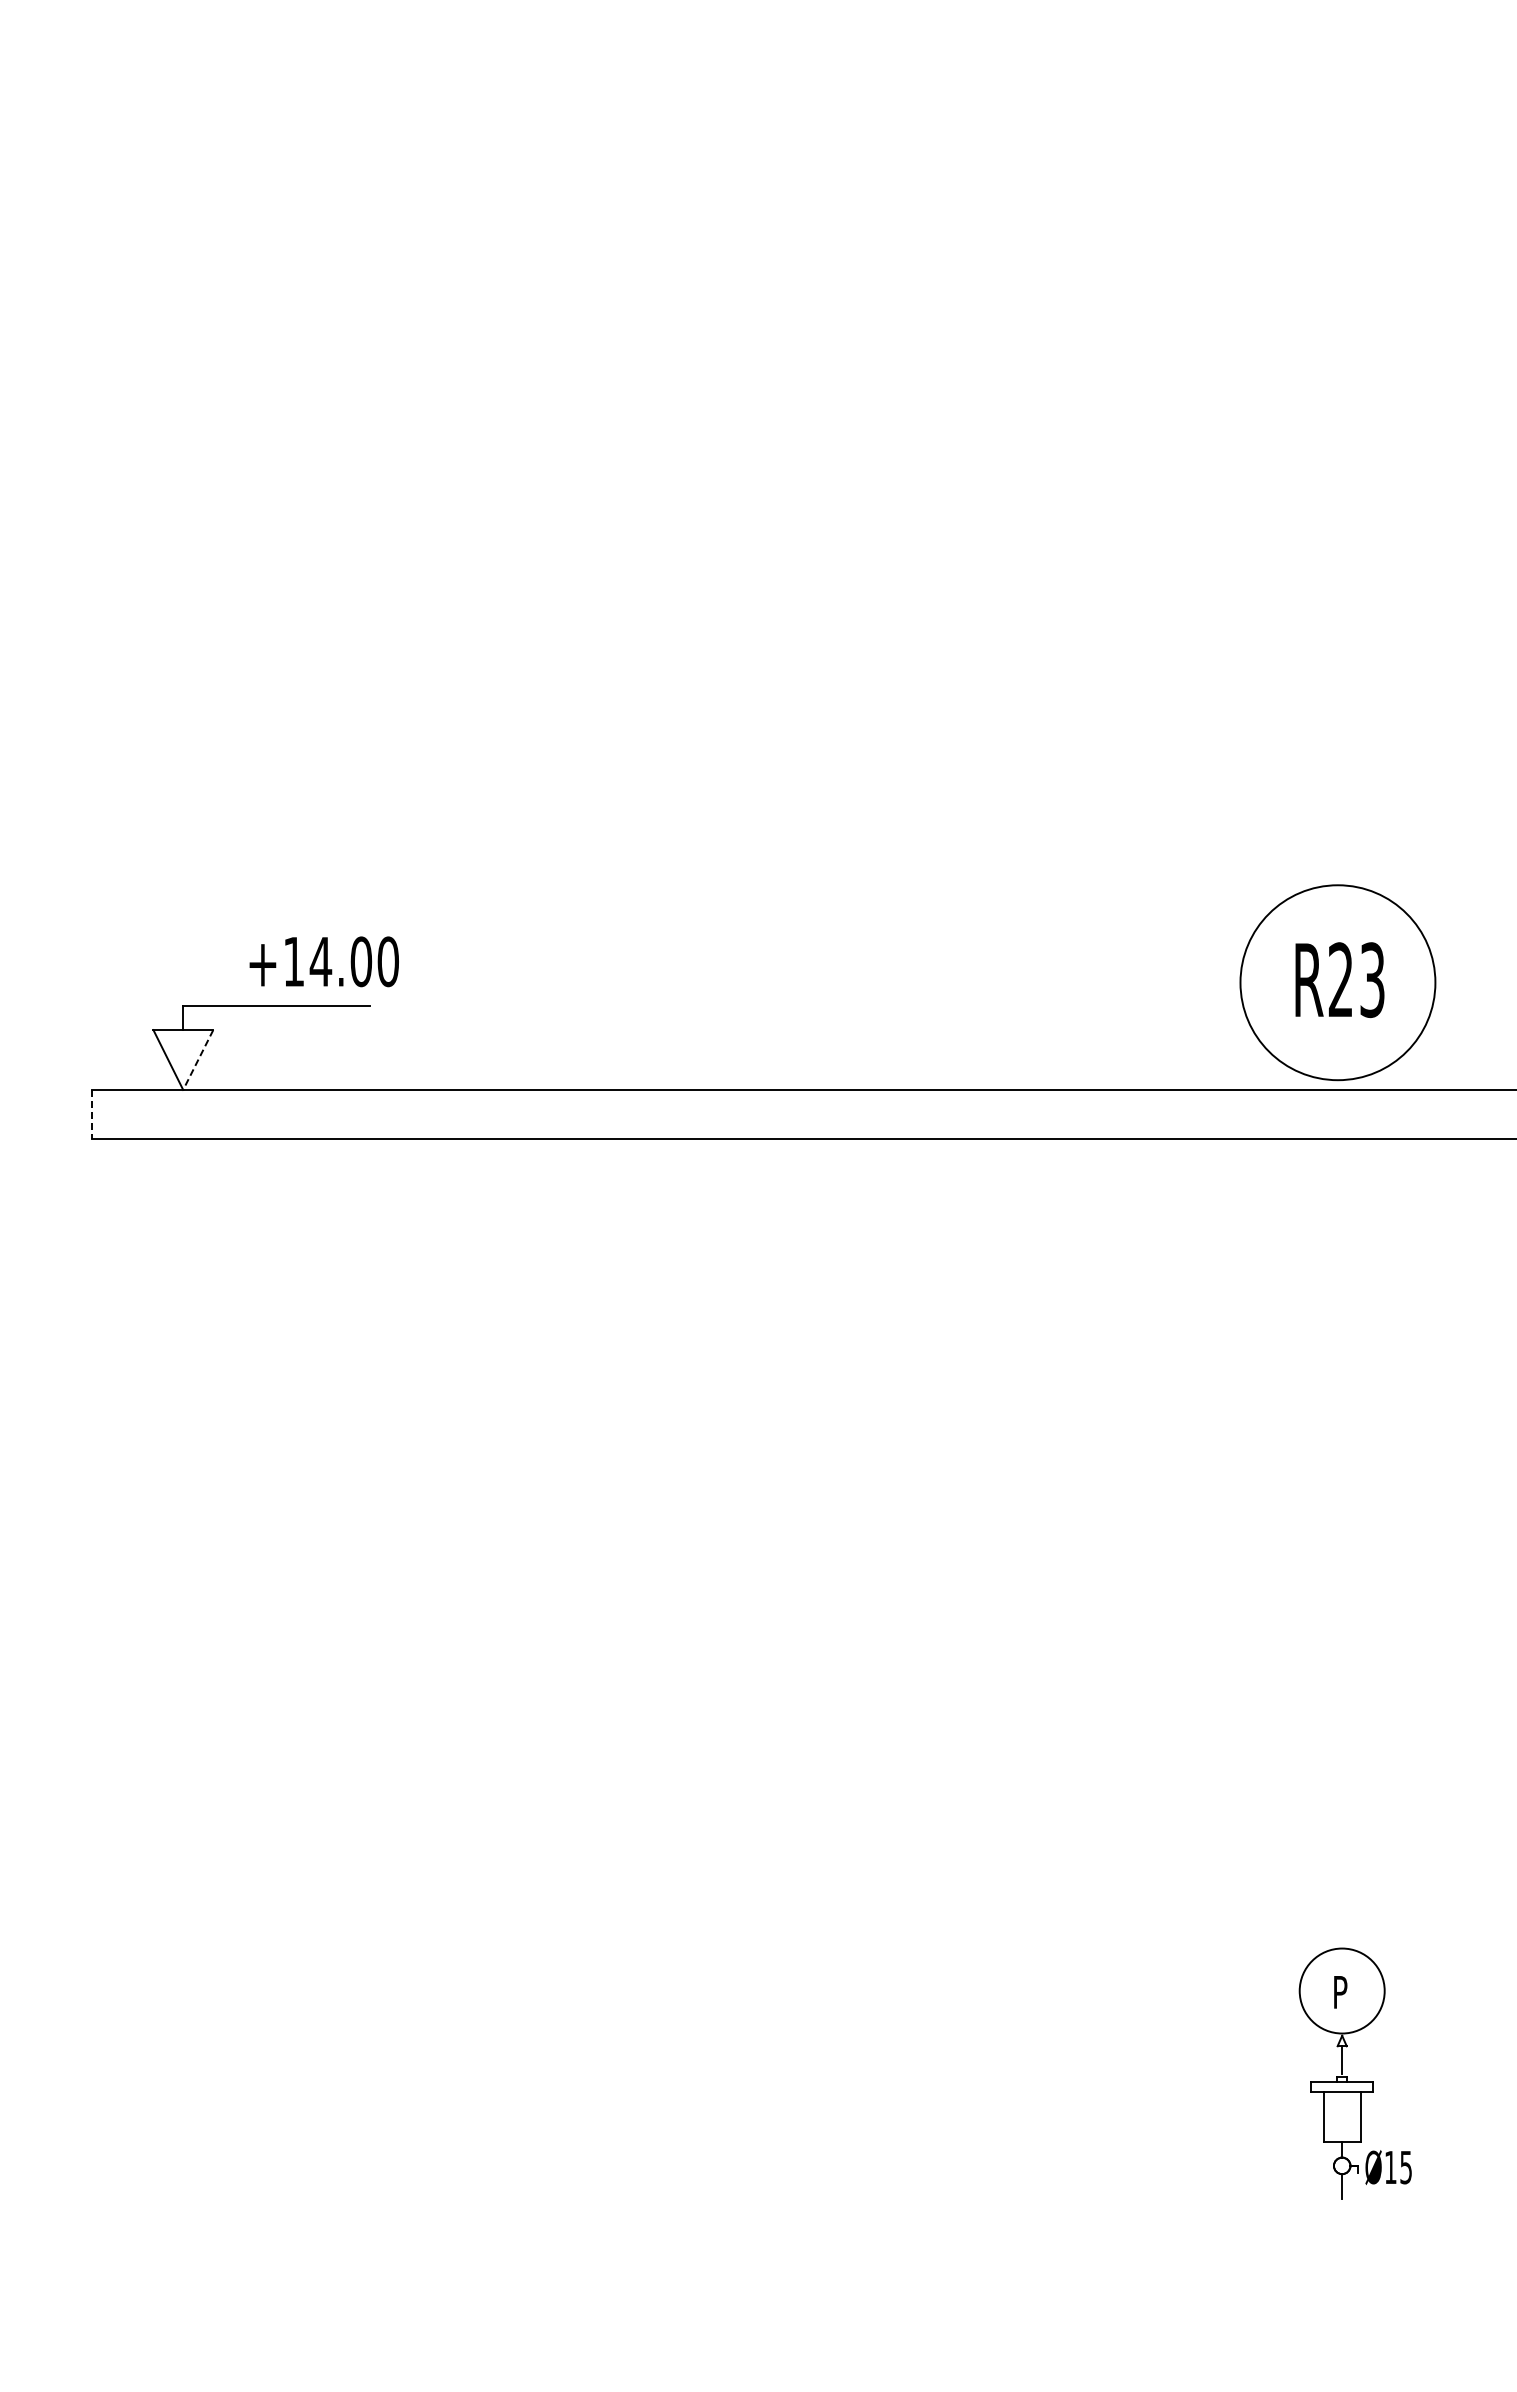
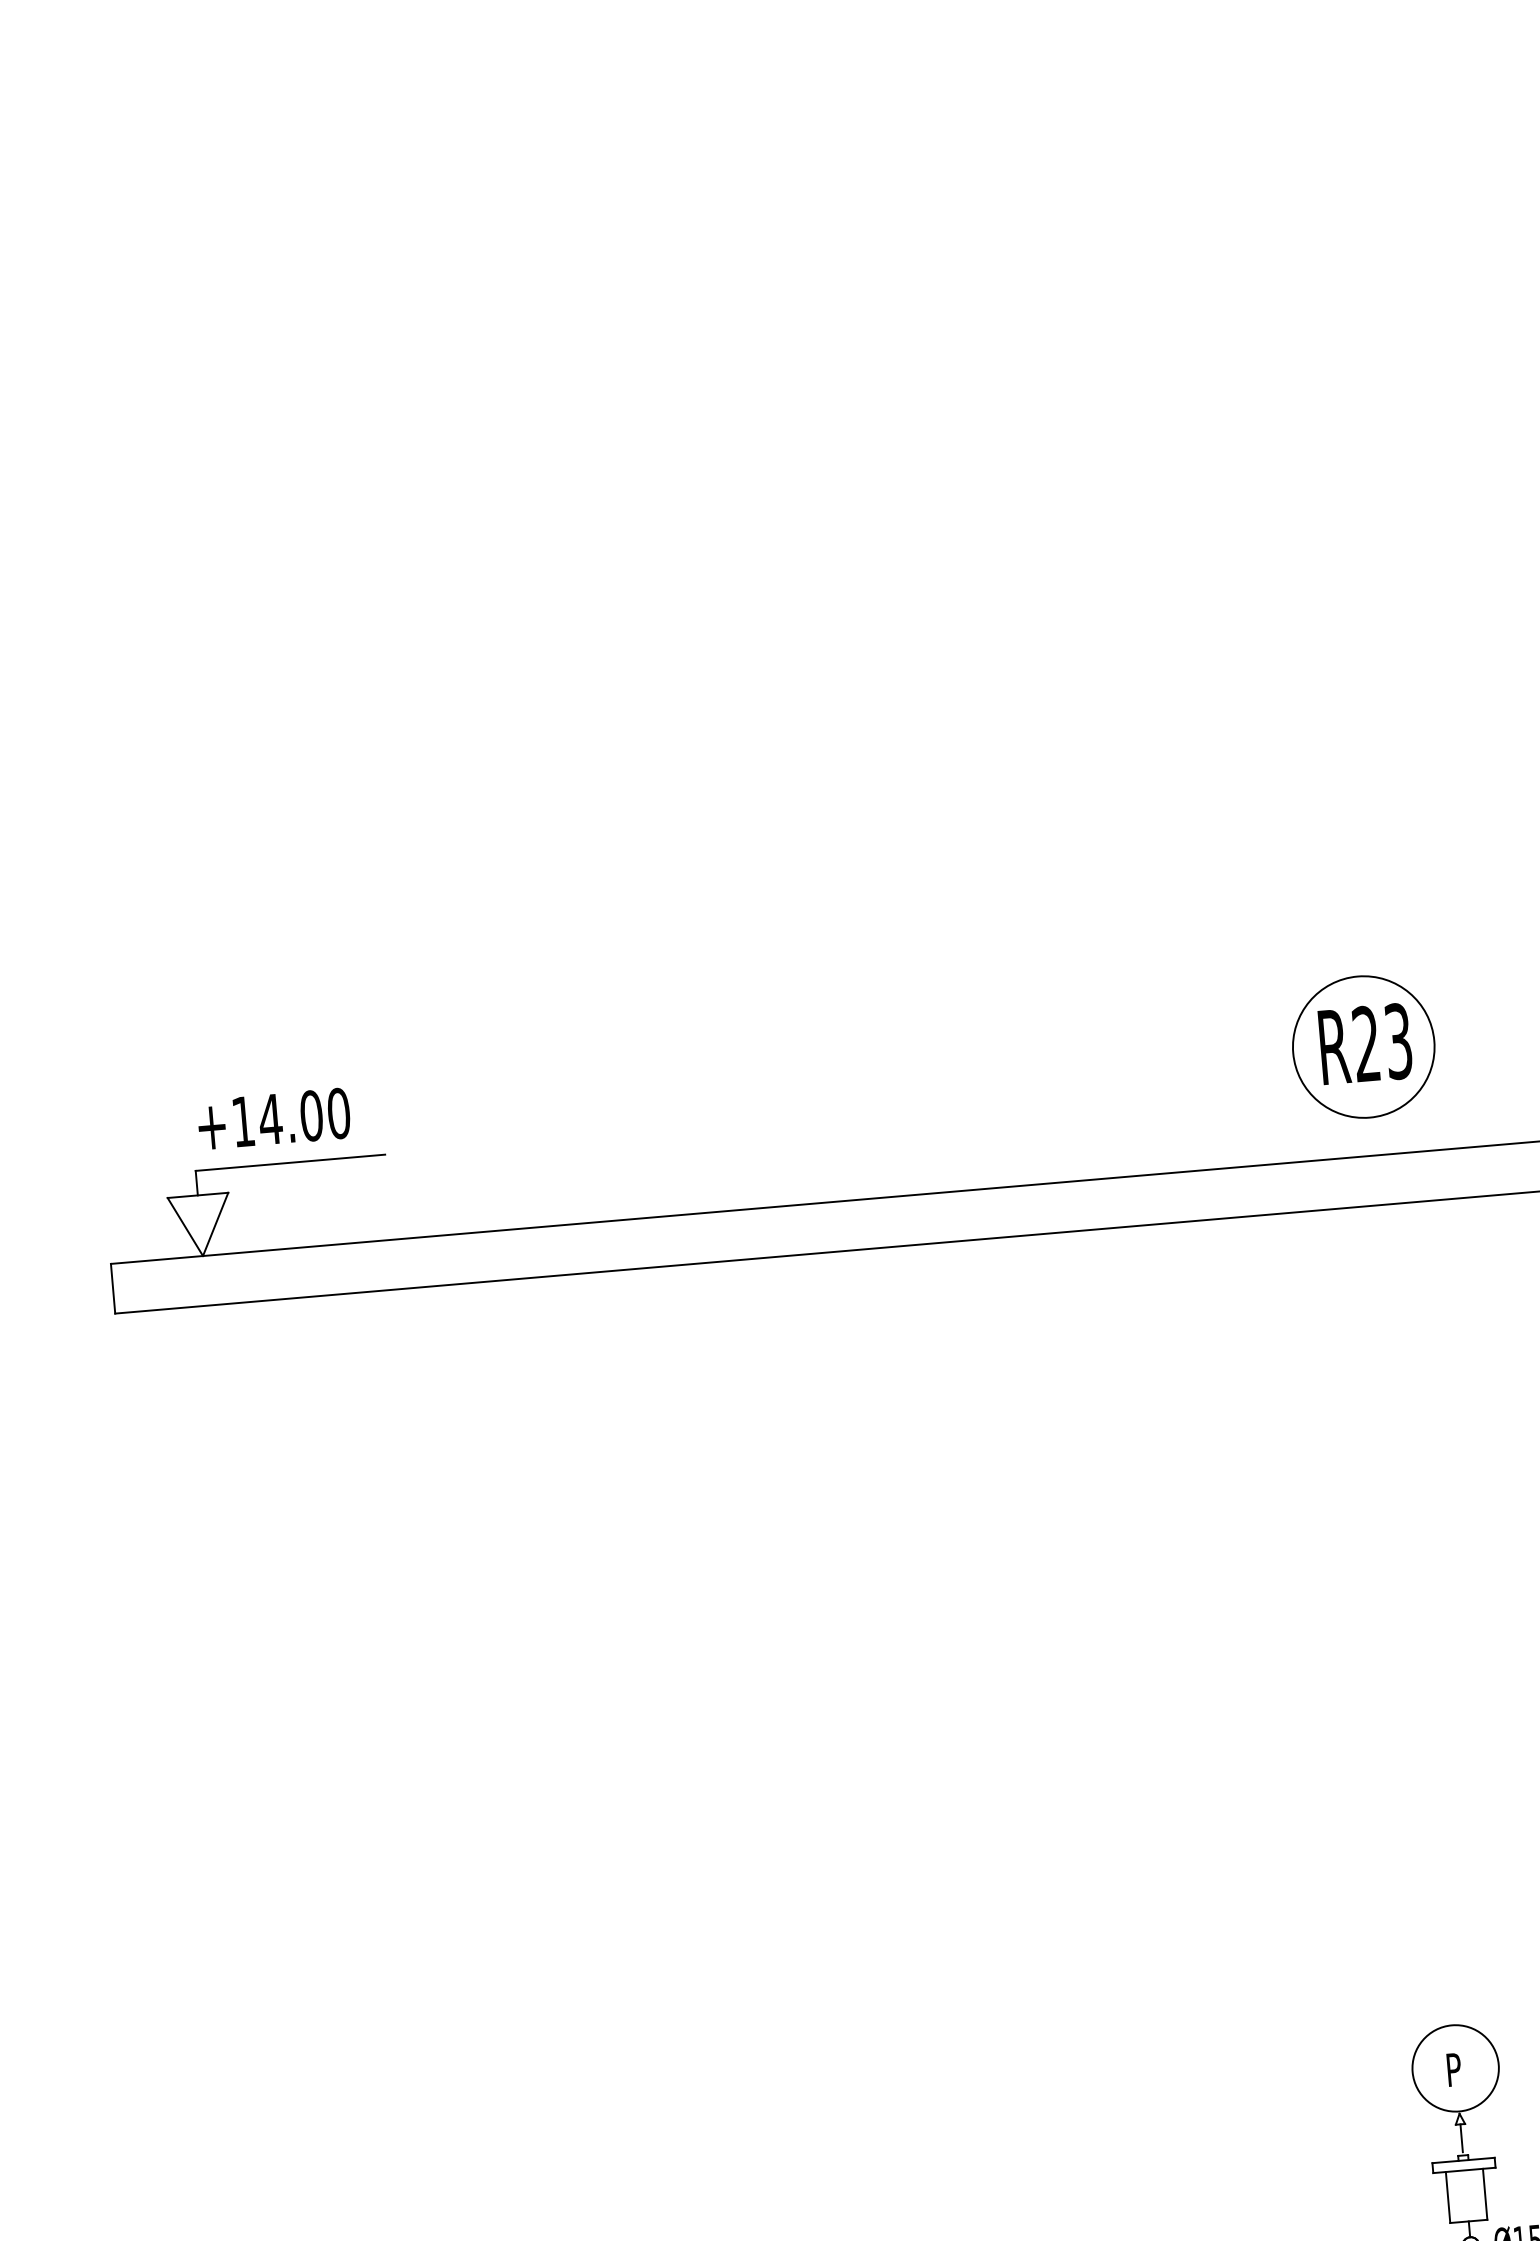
text: (323, 961) -> (273, 1118), moved
circle: (1337, 982) -> (1363, 1046), size x0.71
line: (198, 1060) -> (215, 1224), dashed -> solid
line: (92, 1114) -> (113, 1288), dashed -> solid

